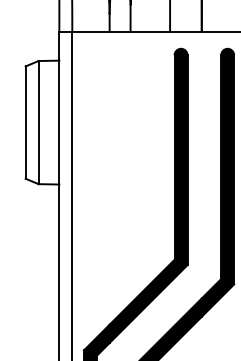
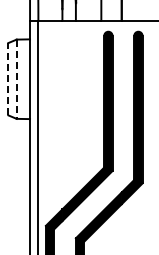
line: (25, 121) -> (8, 78), solid -> dashed
line: (38, 122) -> (16, 79), solid -> dashed

